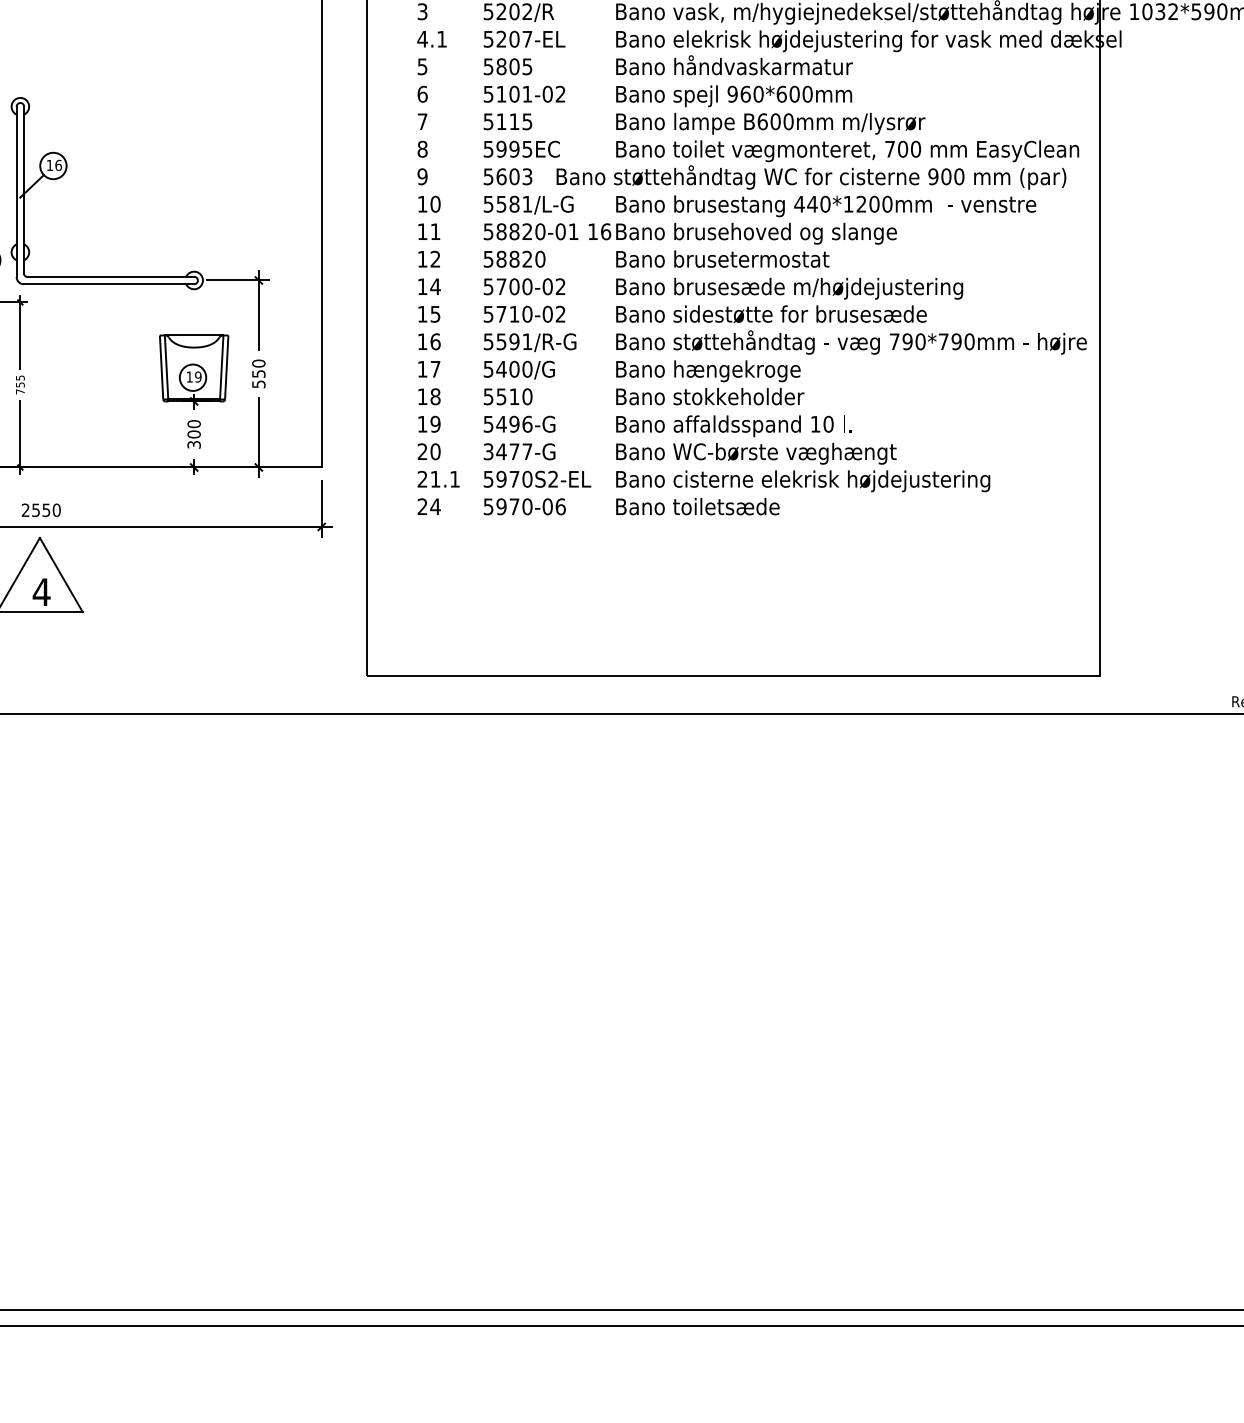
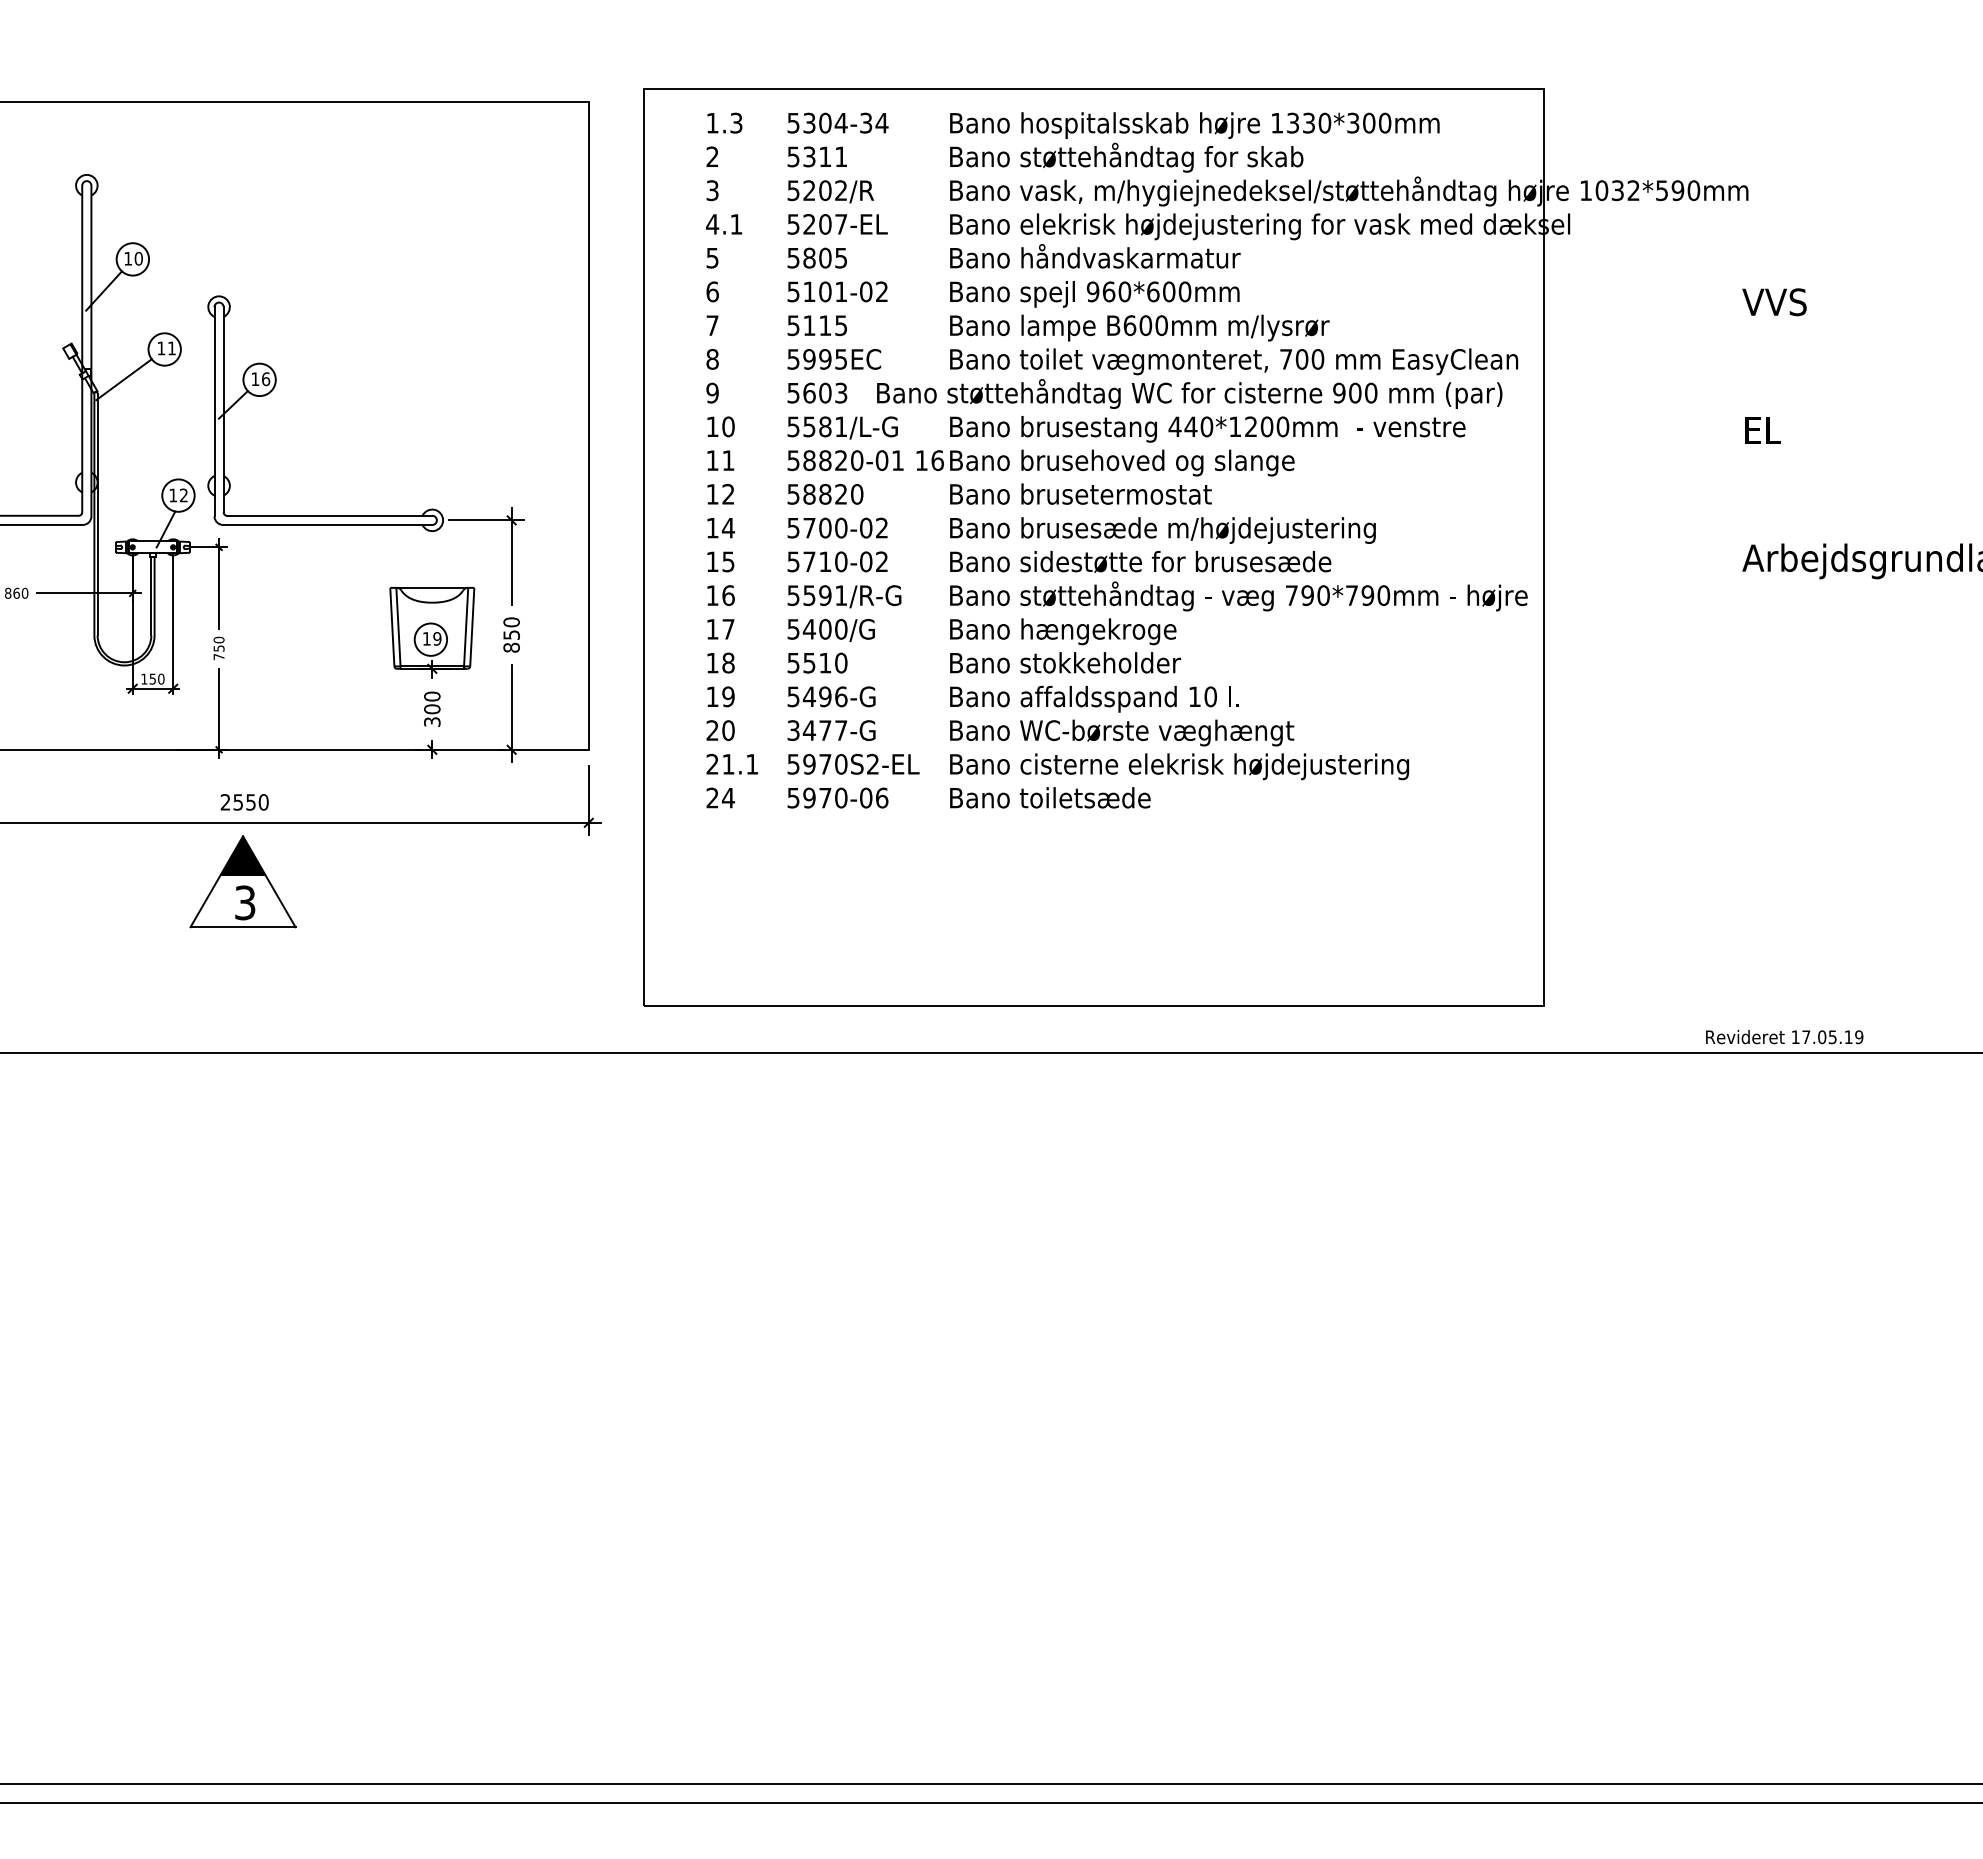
text: (19, 377) -> (218, 639), 755 -> 750
text: (258, 384) -> (511, 647), 550 -> 850
fill: (39, 553) -> (242, 855), added
text: (41, 591) -> (245, 902), 4 -> 3

